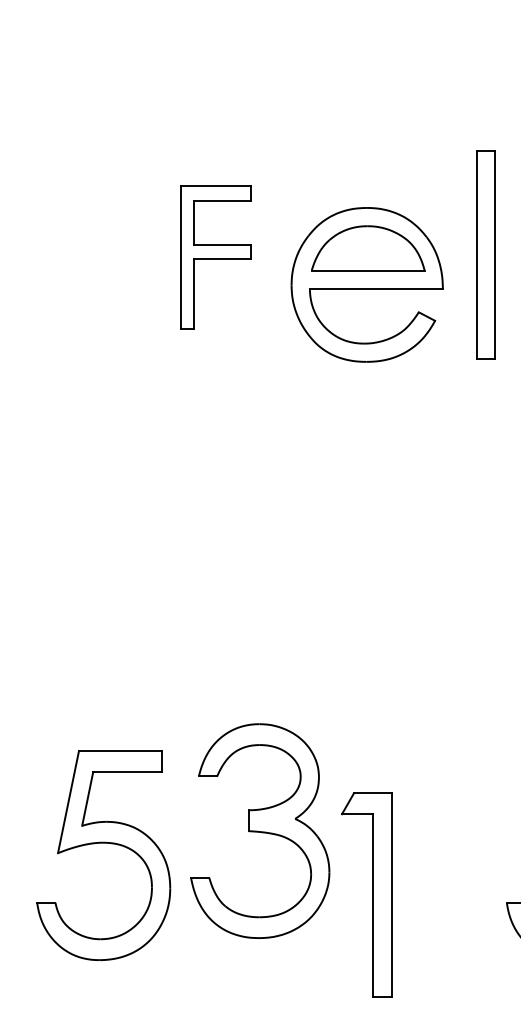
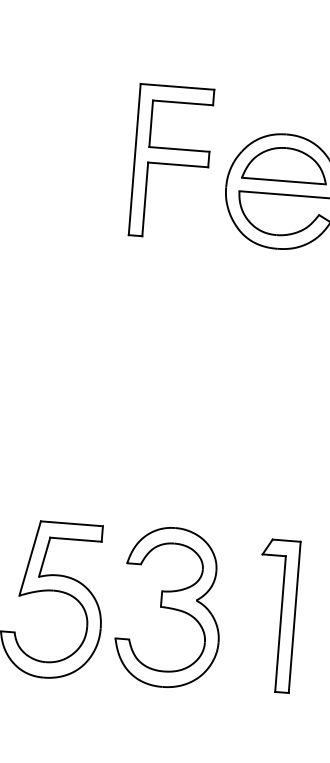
part: (215, 257) -> (171, 162), size x1.43
part: (260, 830) -> (169, 607), moved
part: (366, 894) -> (276, 615), moved

